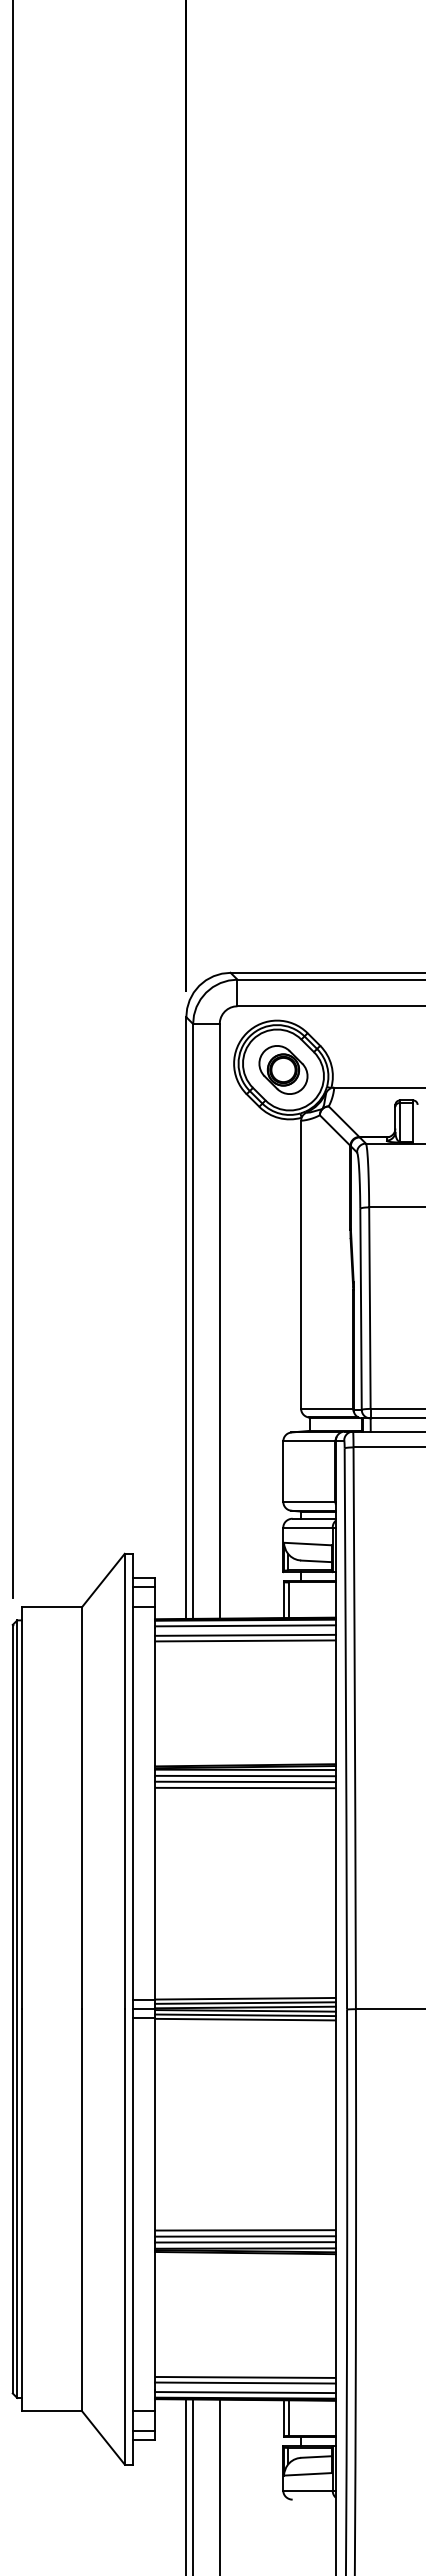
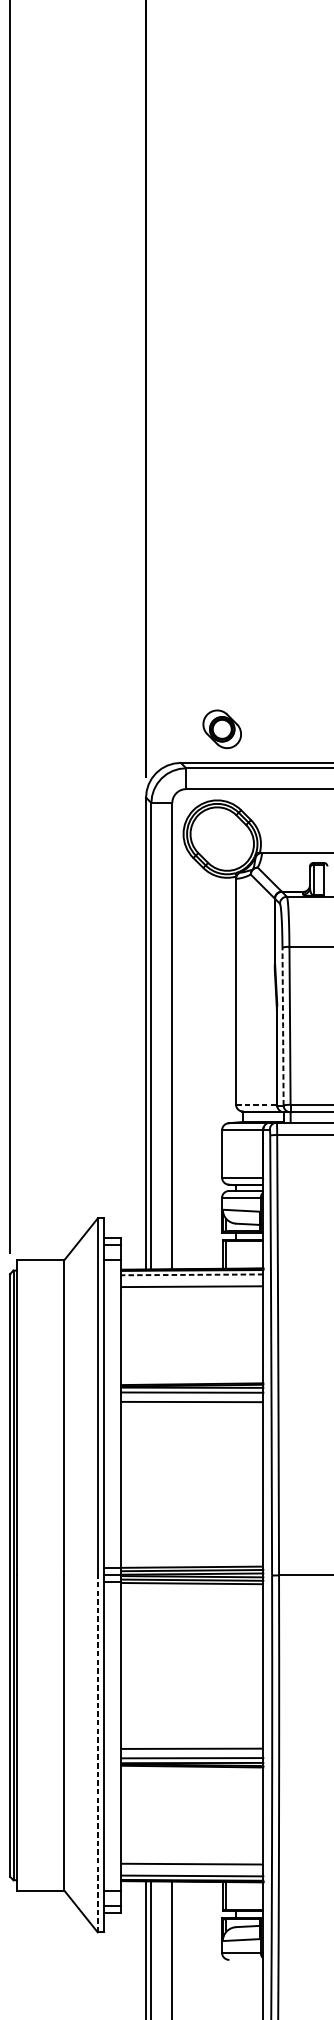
part: (283, 1069) -> (222, 728), moved
line: (361, 1309) -> (283, 1026), solid -> dashed
line: (327, 1408) -> (256, 1104), solid -> dashed
line: (244, 1625) -> (191, 1274), solid -> dashed
line: (244, 1634) -> (191, 1281), removed
line: (244, 1781) -> (191, 1396), removed
line: (124, 2236) -> (97, 1753), solid -> dashed
line: (244, 2236) -> (191, 1753), removed
line: (244, 2382) -> (191, 1868), removed

